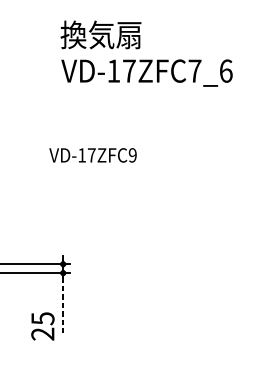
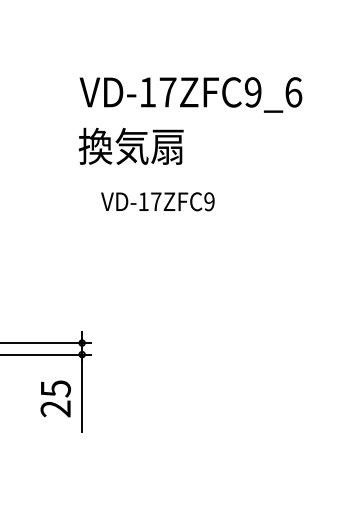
text: (100, 34) -> (130, 145), moved
text: (194, 71) -> (252, 92), VD-17ZFC7_6 -> VD-17ZFC9_6
text: (92, 155) -> (157, 201), moved
line: (63, 305) -> (82, 396), dashed -> solid
text: (42, 326) -> (55, 398), moved

